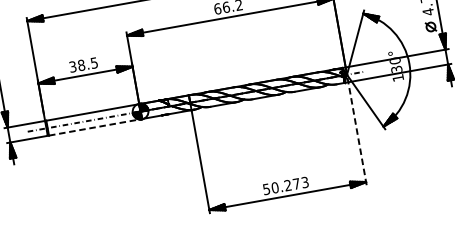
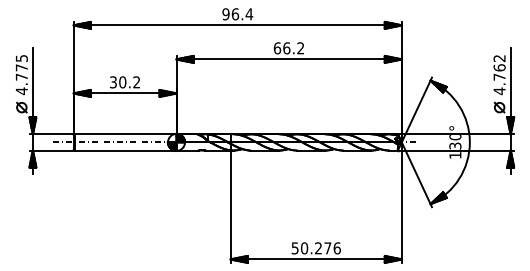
text: (87, 64) -> (129, 82), 38.5 -> 30.2
line: (95, 127) -> (125, 150), dashed -> solid
line: (356, 129) -> (401, 202), dashed -> solid
text: (304, 182) -> (336, 248), 50.273 -> 50.276

